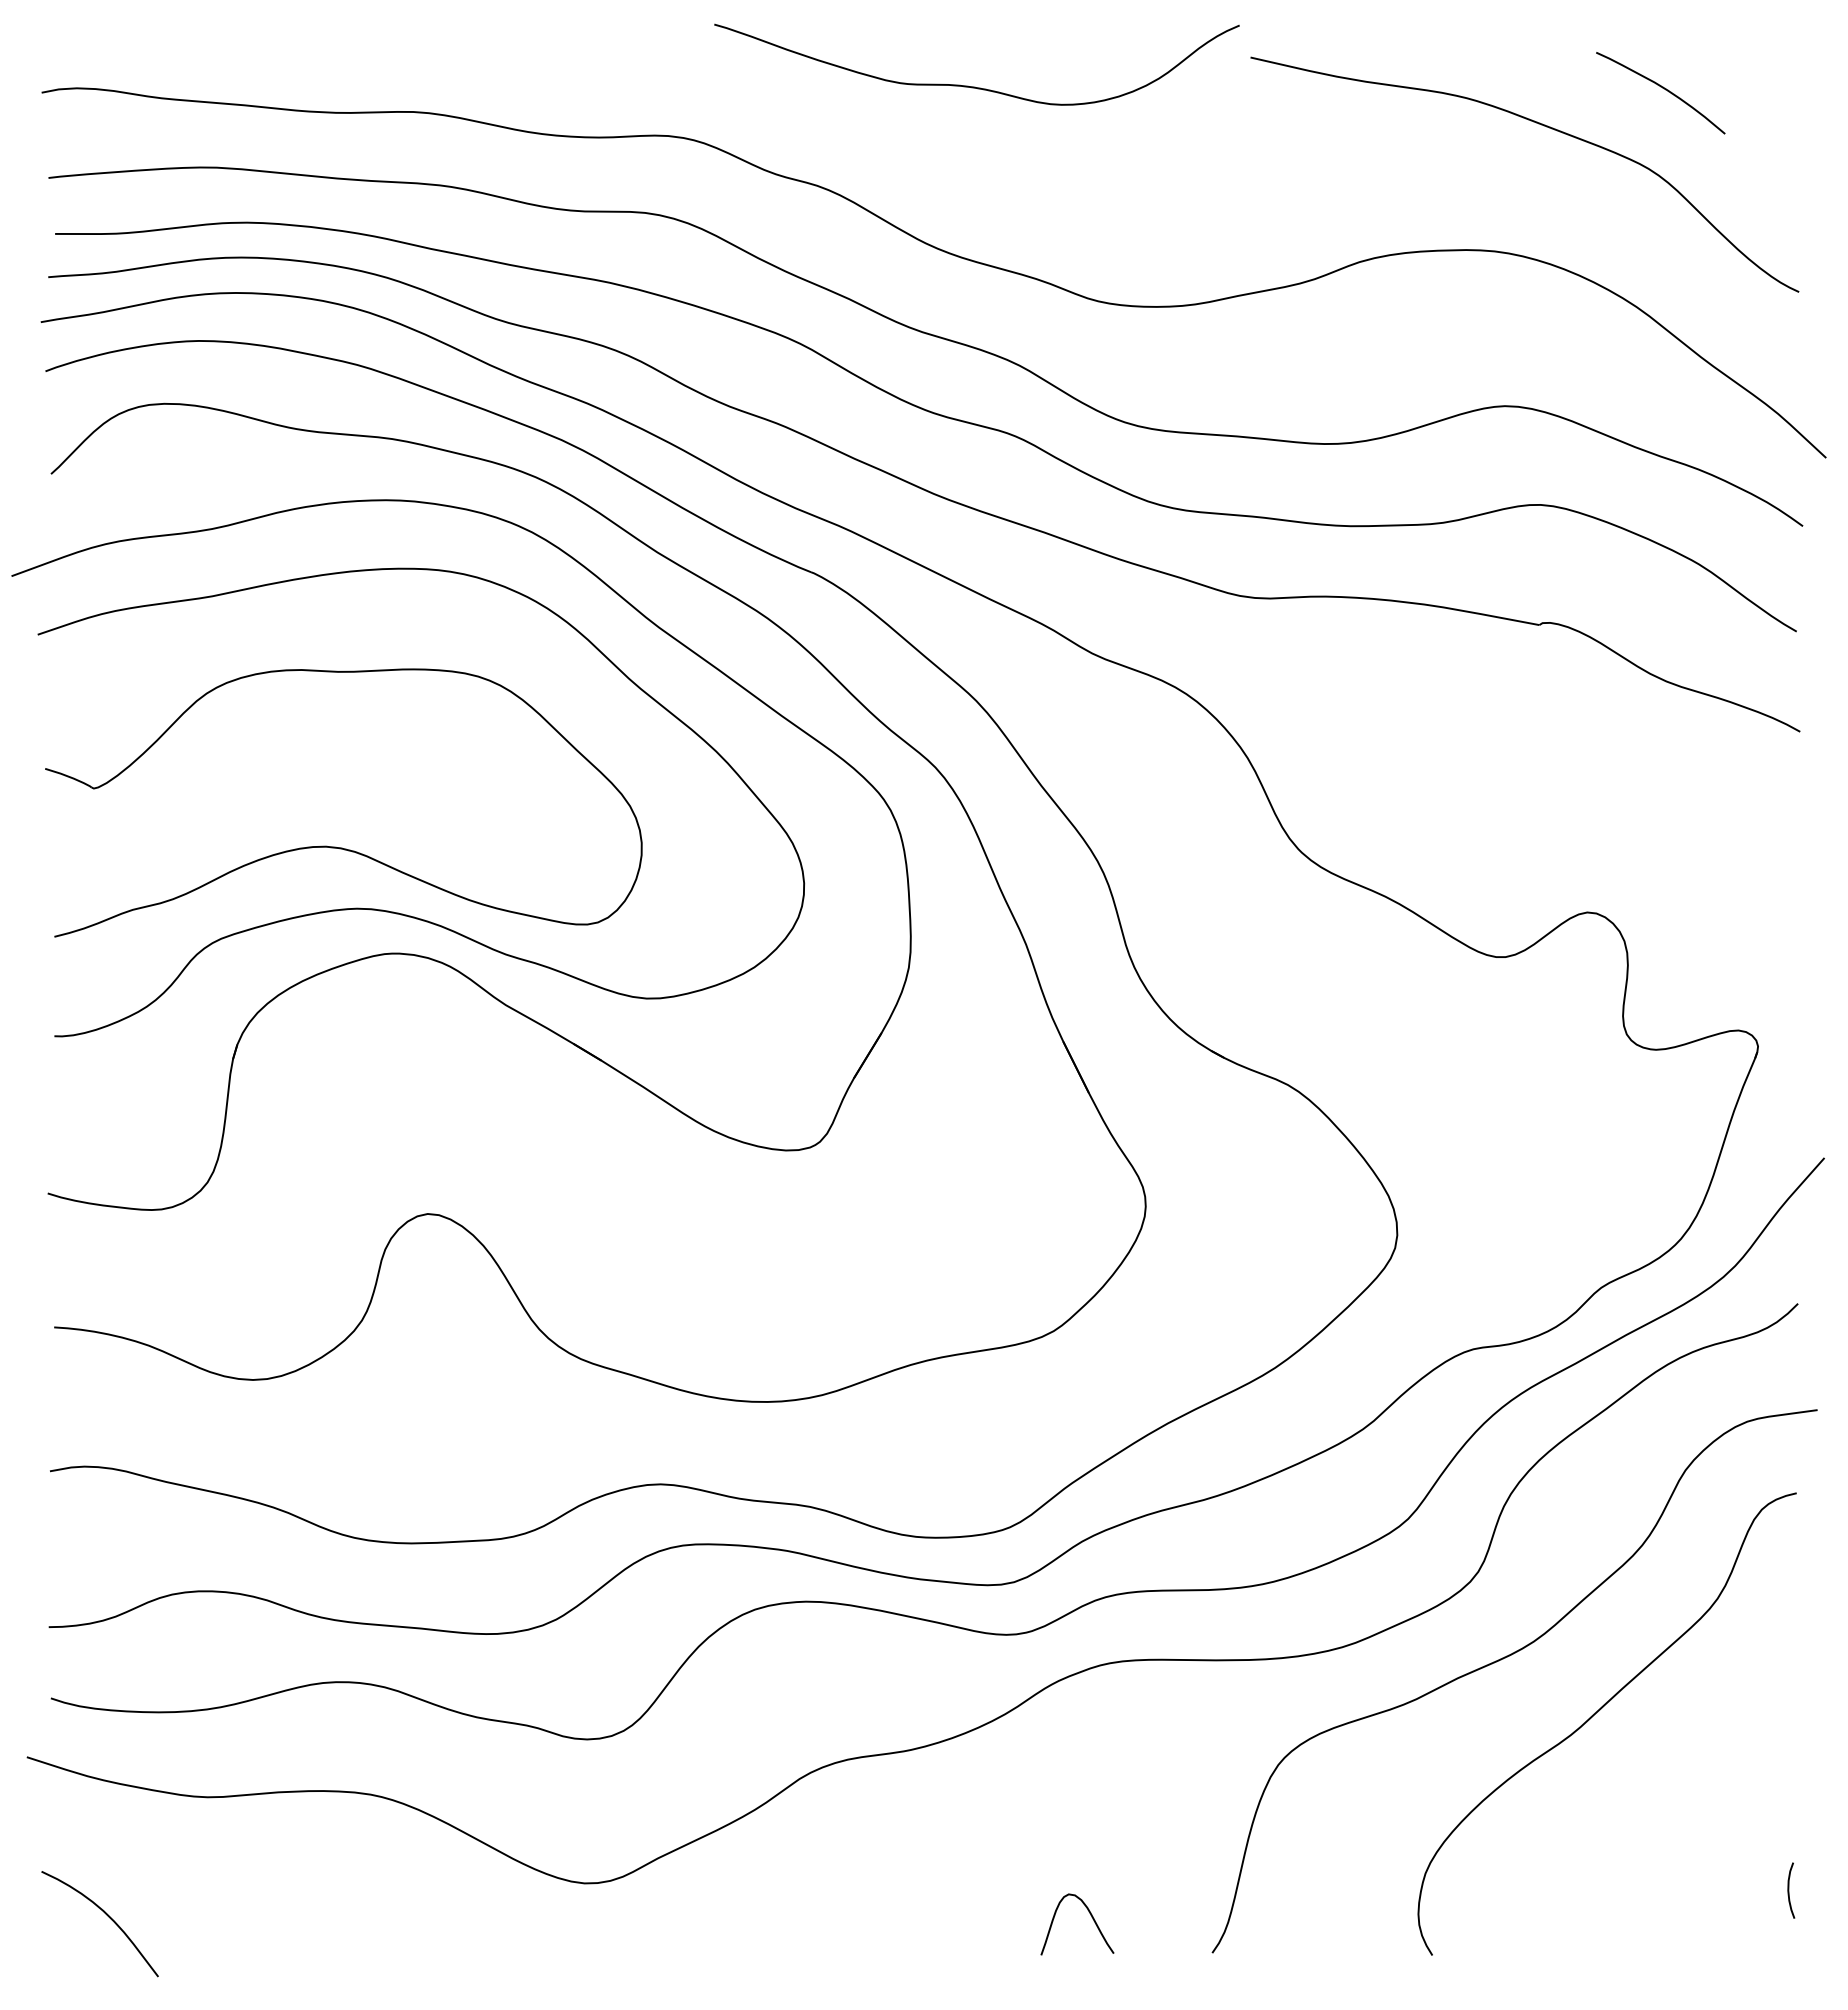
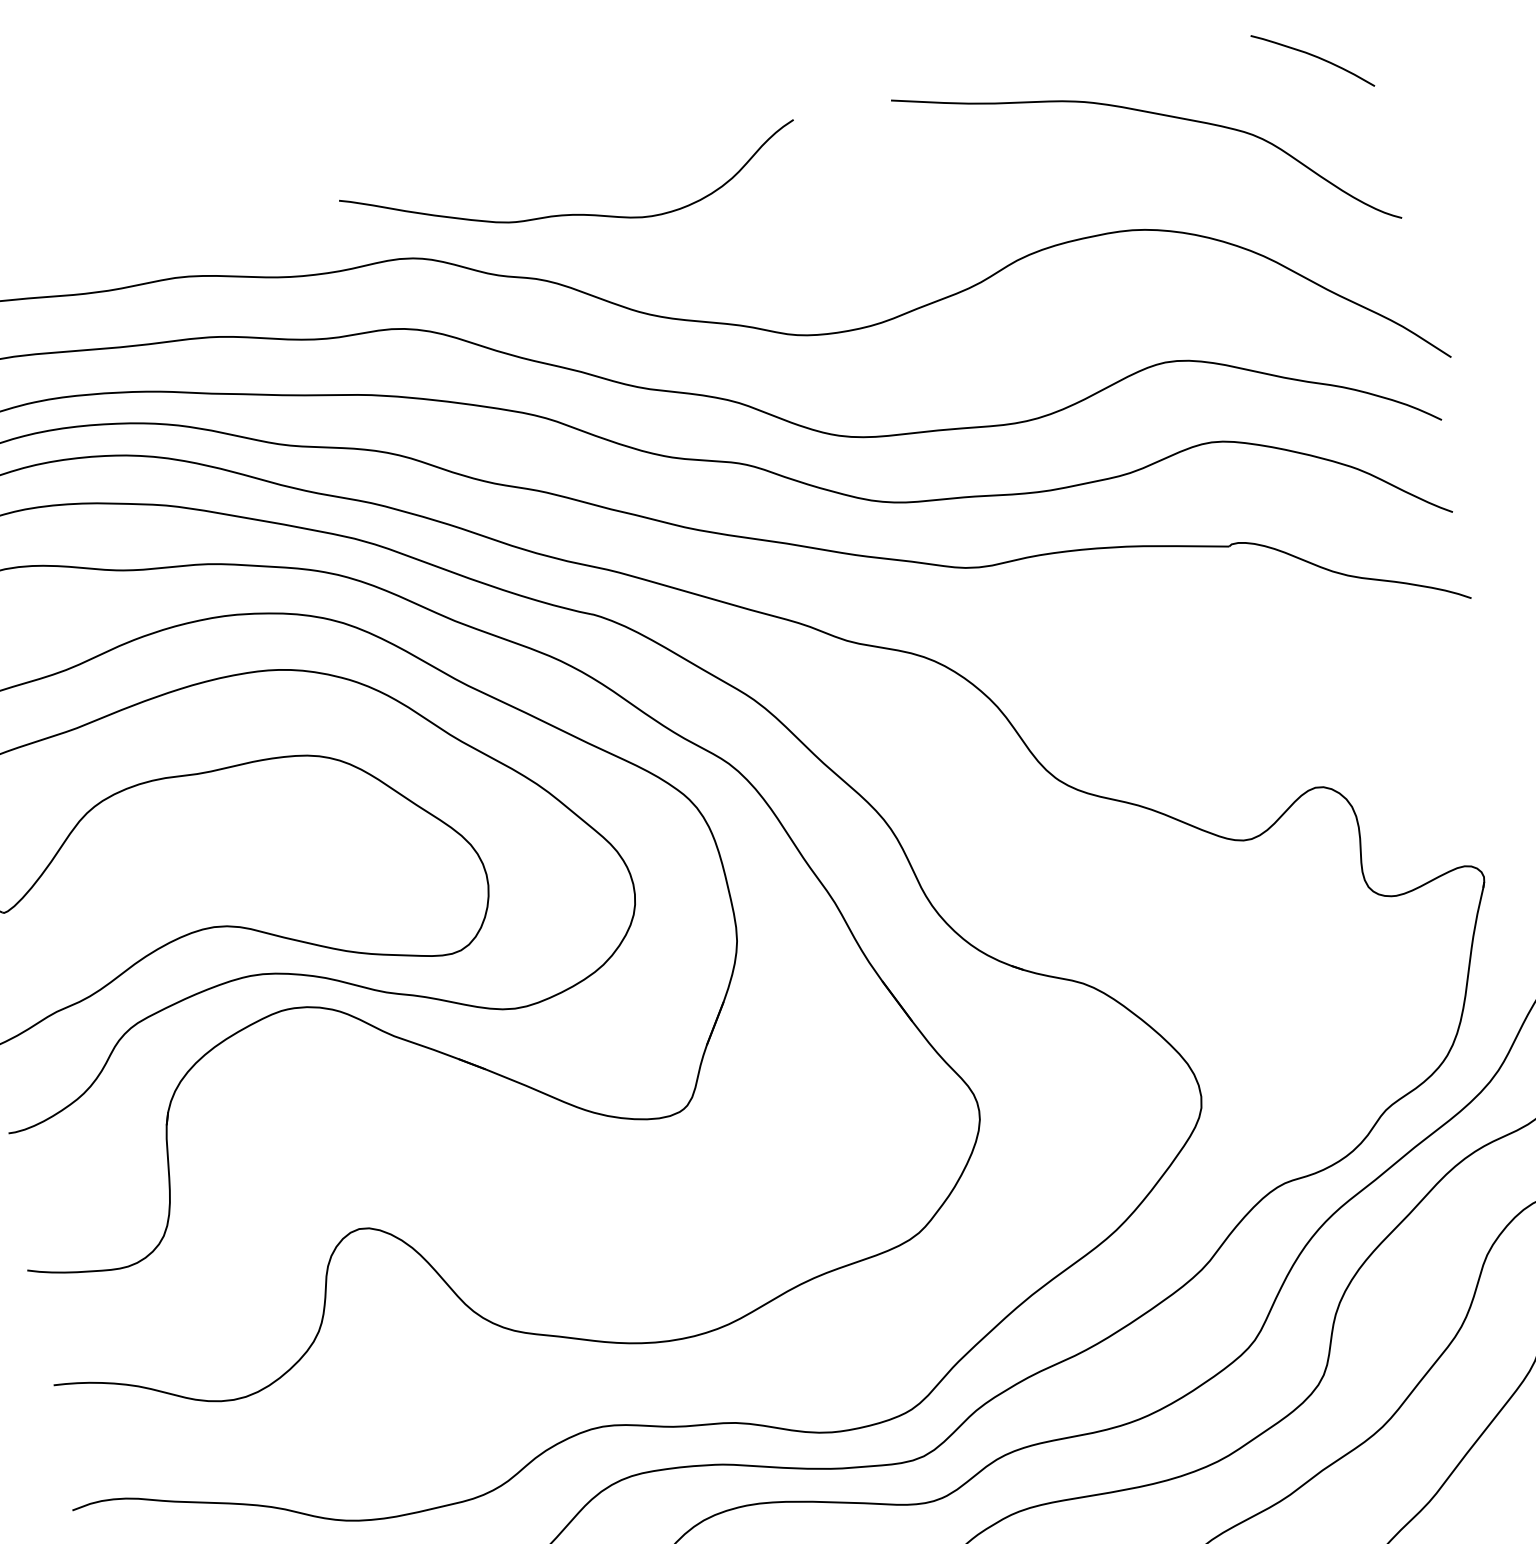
curve: (975, 86) -> (574, 213), moved
curve: (1662, 88) -> (1313, 56), moved

